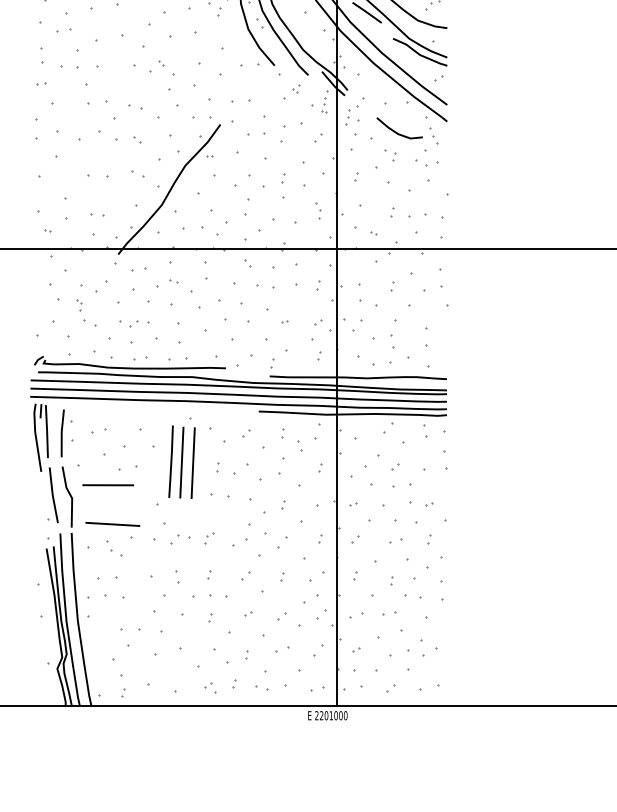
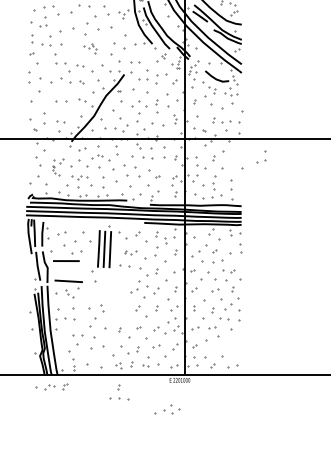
part: (154, 74) -> (90, 48), size x0.6
part: (433, 279) -> (261, 156), moved
part: (91, 302) -> (57, 166), size x0.7
part: (232, 468) -> (130, 252), size x0.7
part: (183, 538) -> (51, 386), moved
part: (106, 578) -> (65, 309), size x1.6
part: (210, 584) -> (119, 392), moved
part: (413, 648) -> (167, 409), moved

